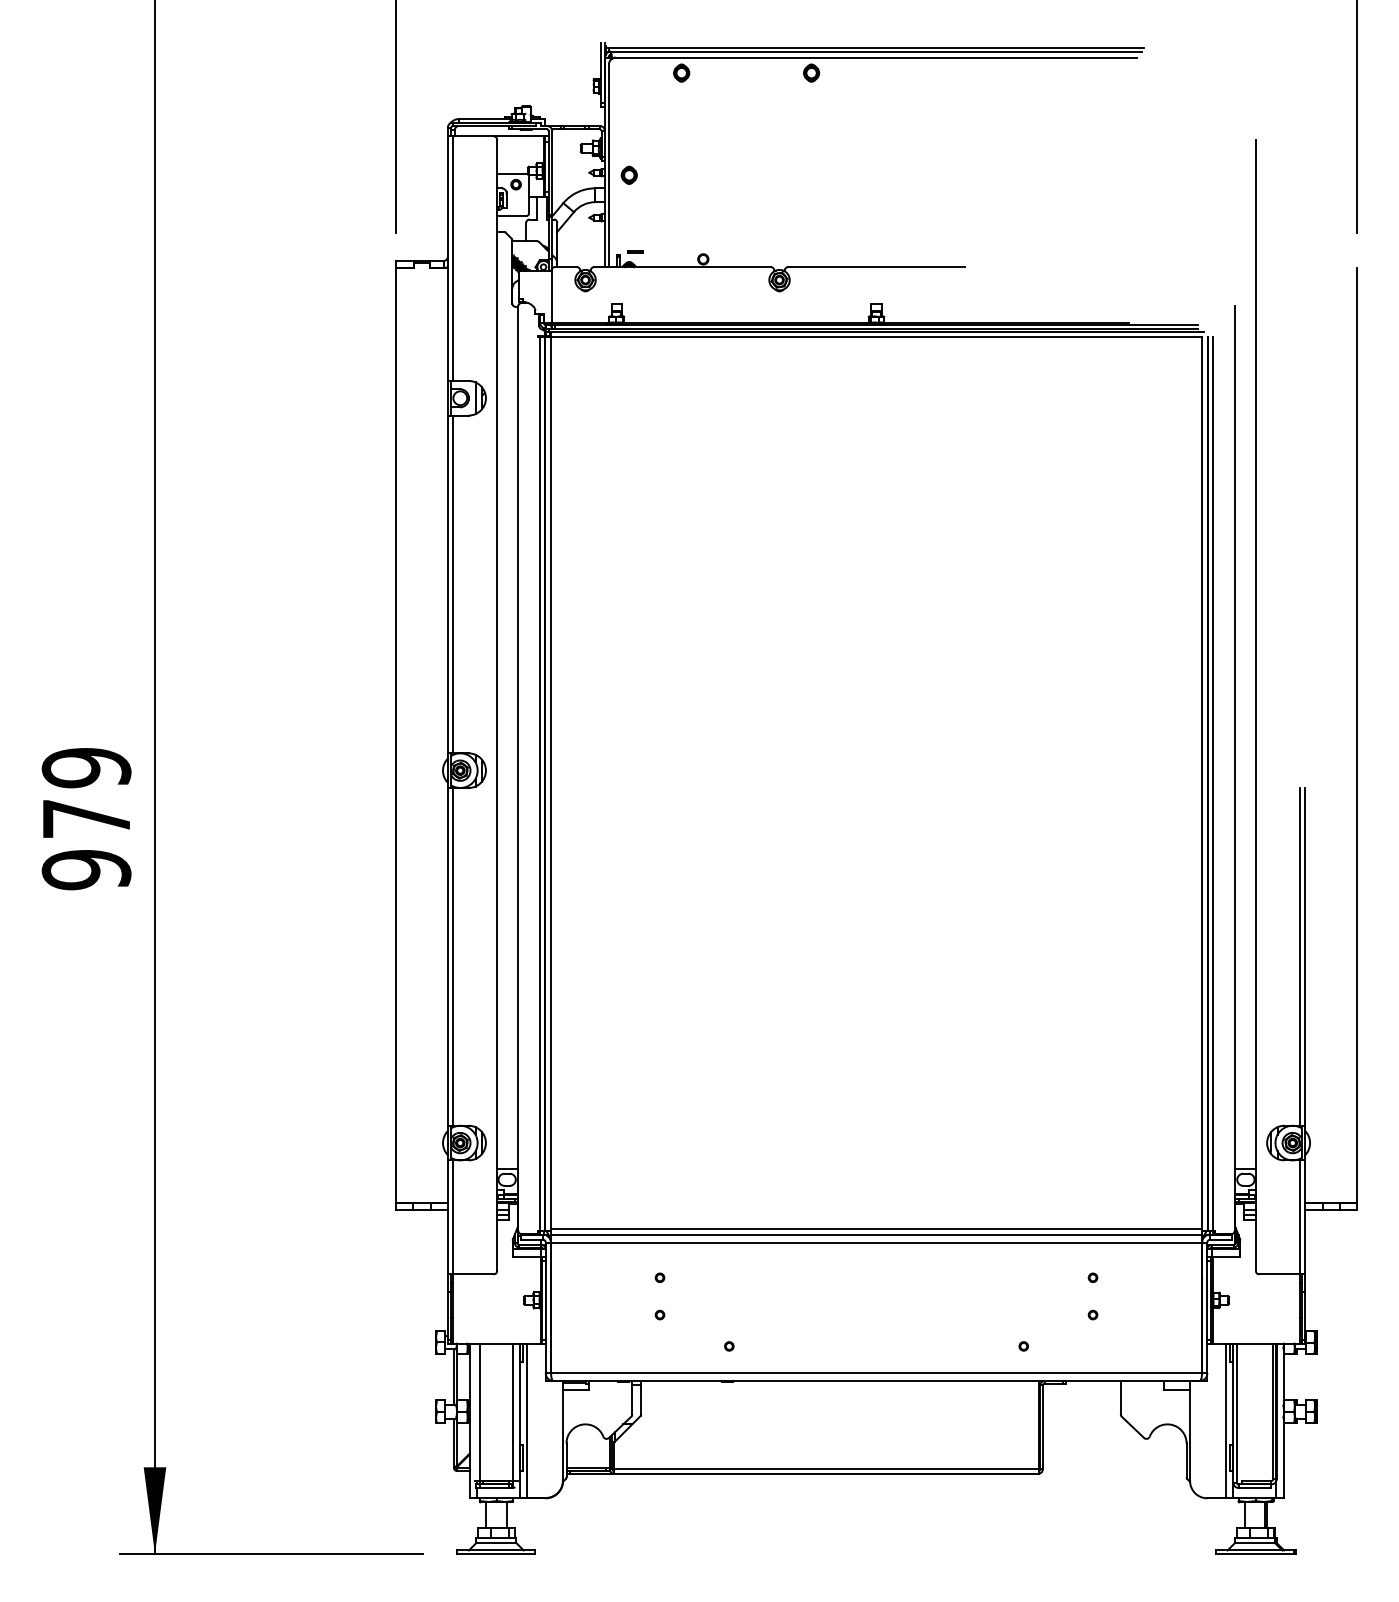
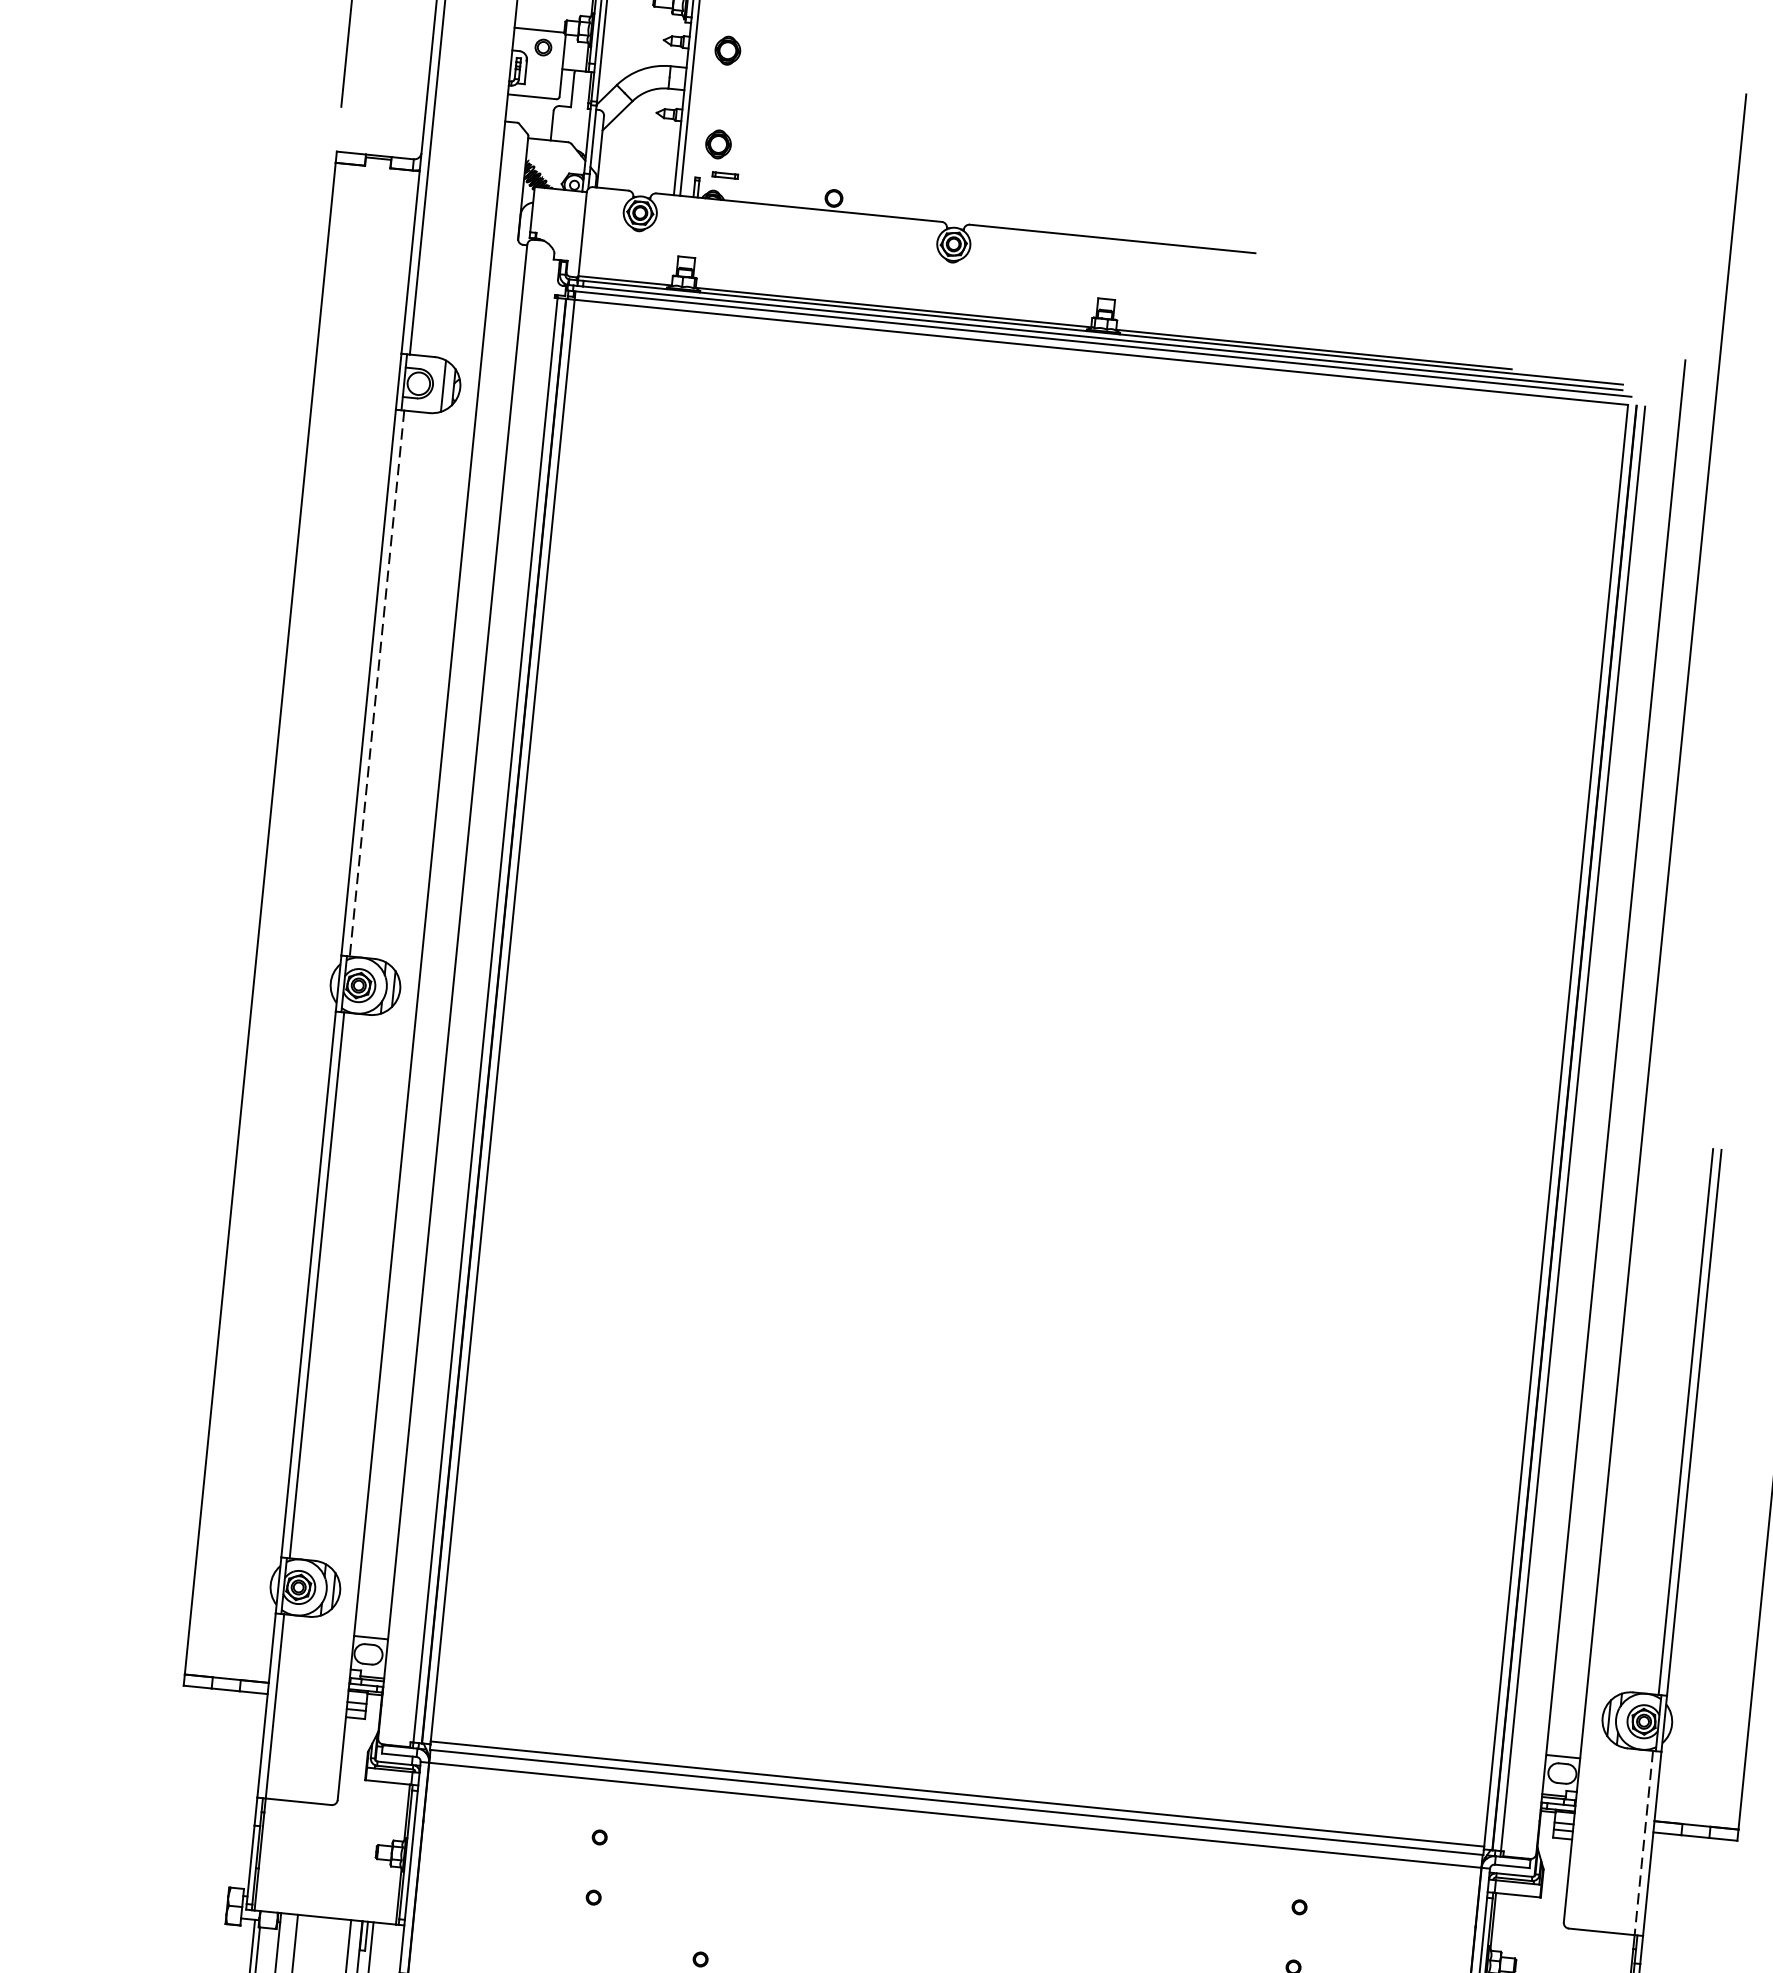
part: (628, 232) -> (717, 142), added
line: (453, 584) -> (377, 683), solid -> dashed
line: (1300, 1217) -> (1644, 1843), solid -> dashed

